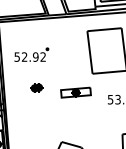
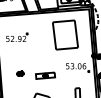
part: (36, 87) -> (20, 73), moved
part: (75, 92) -> (45, 75), moved

